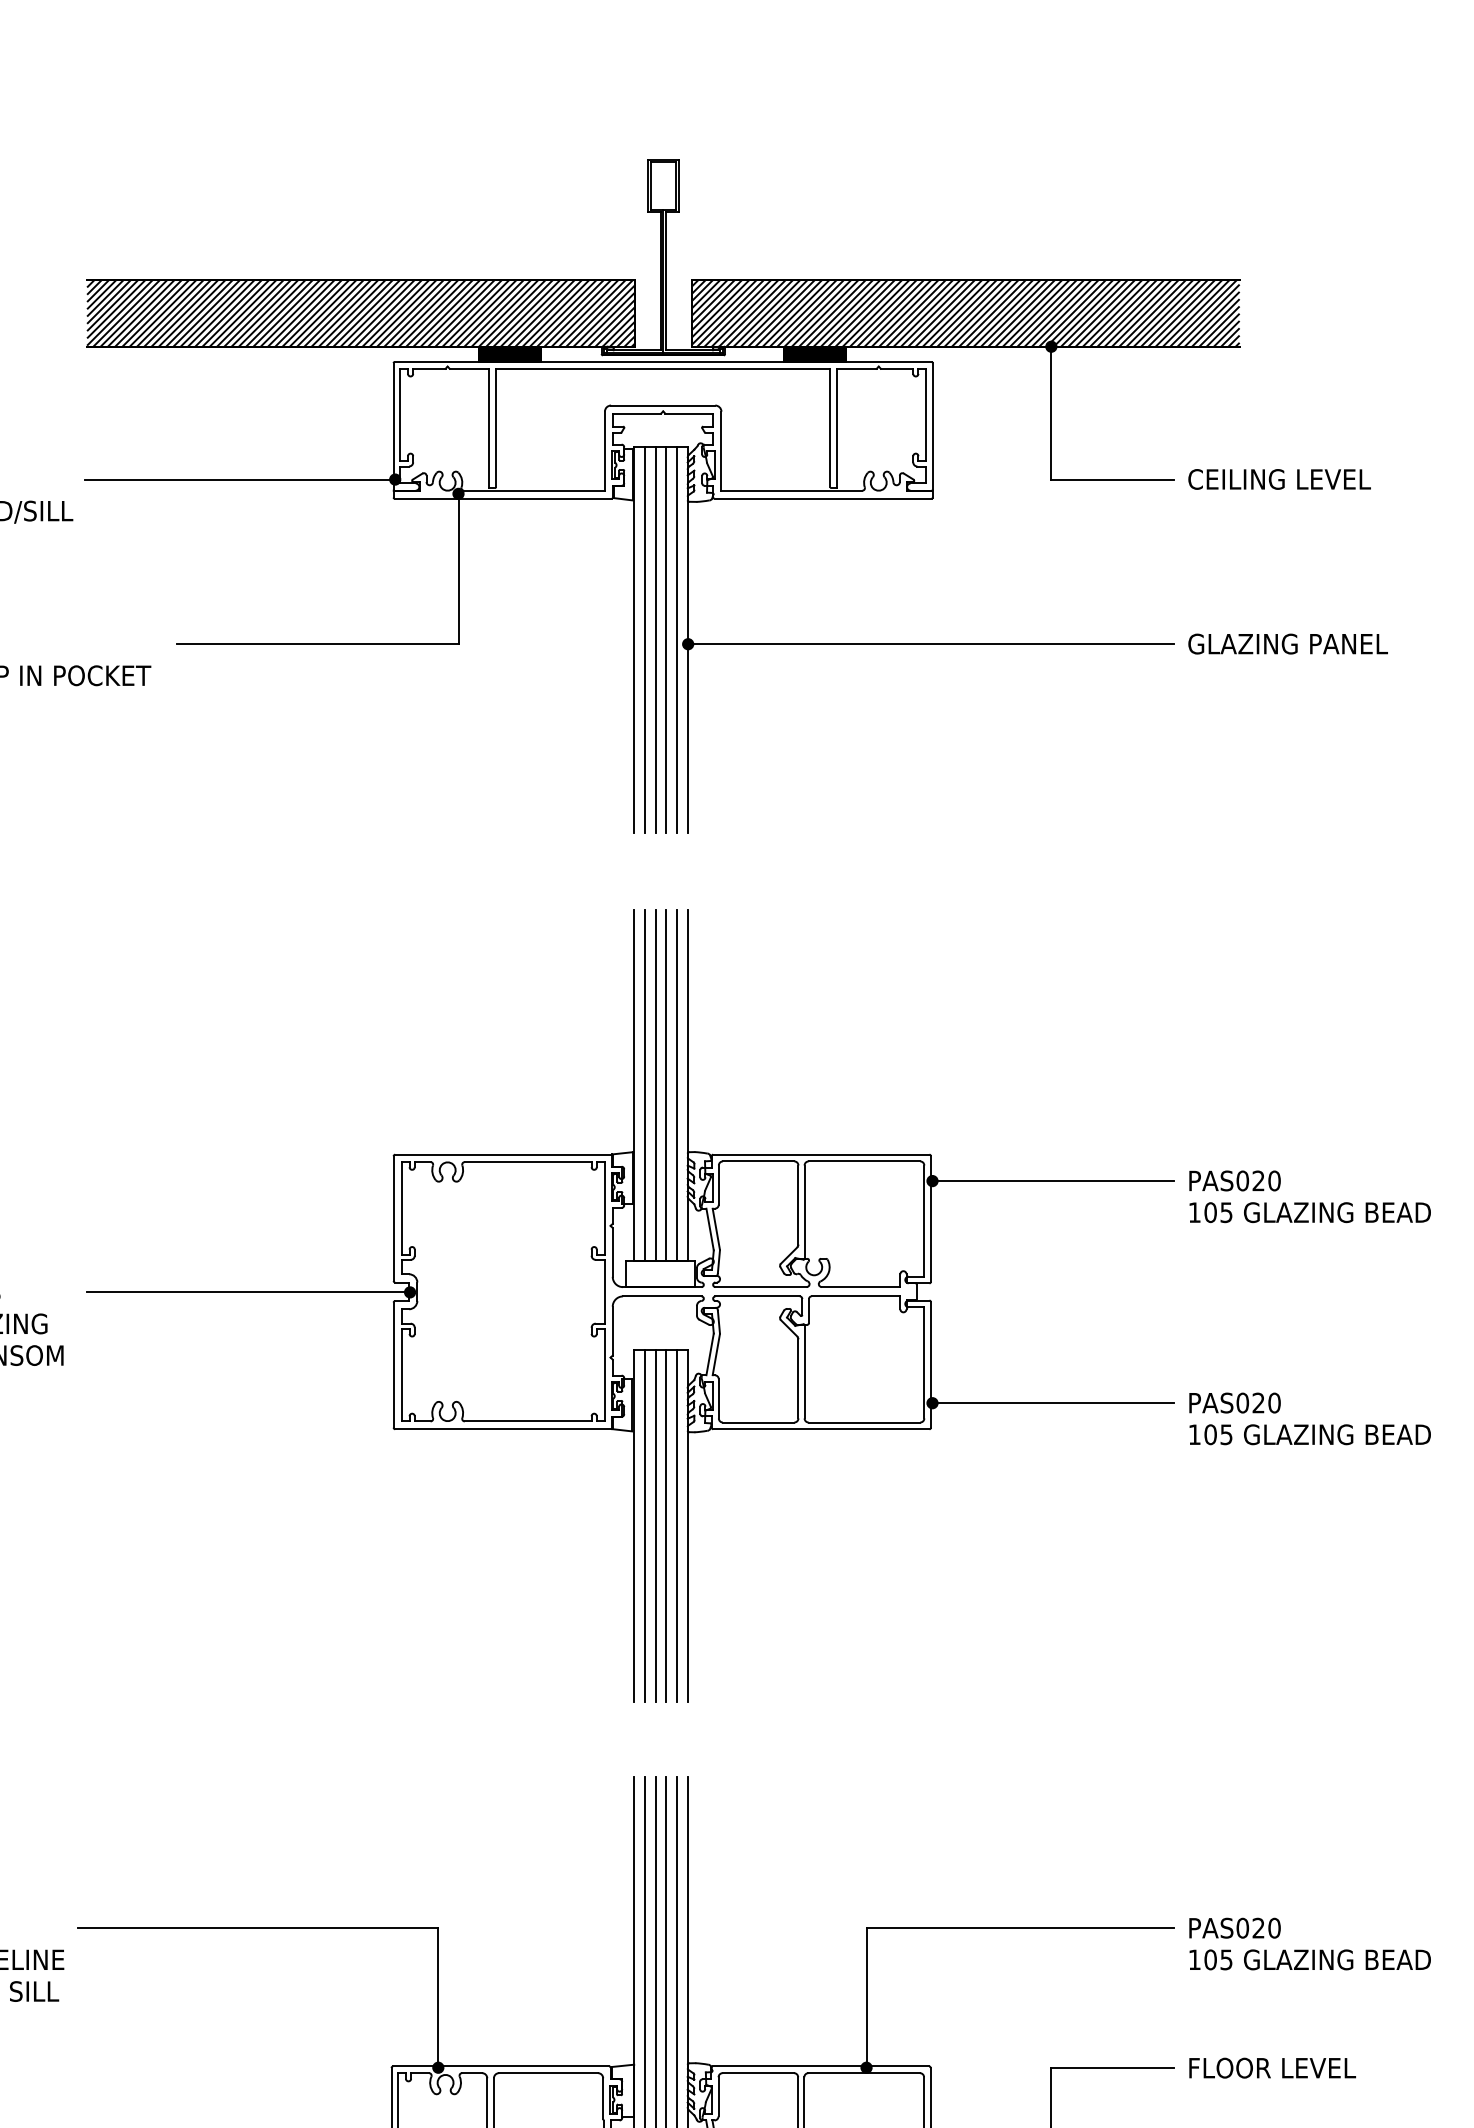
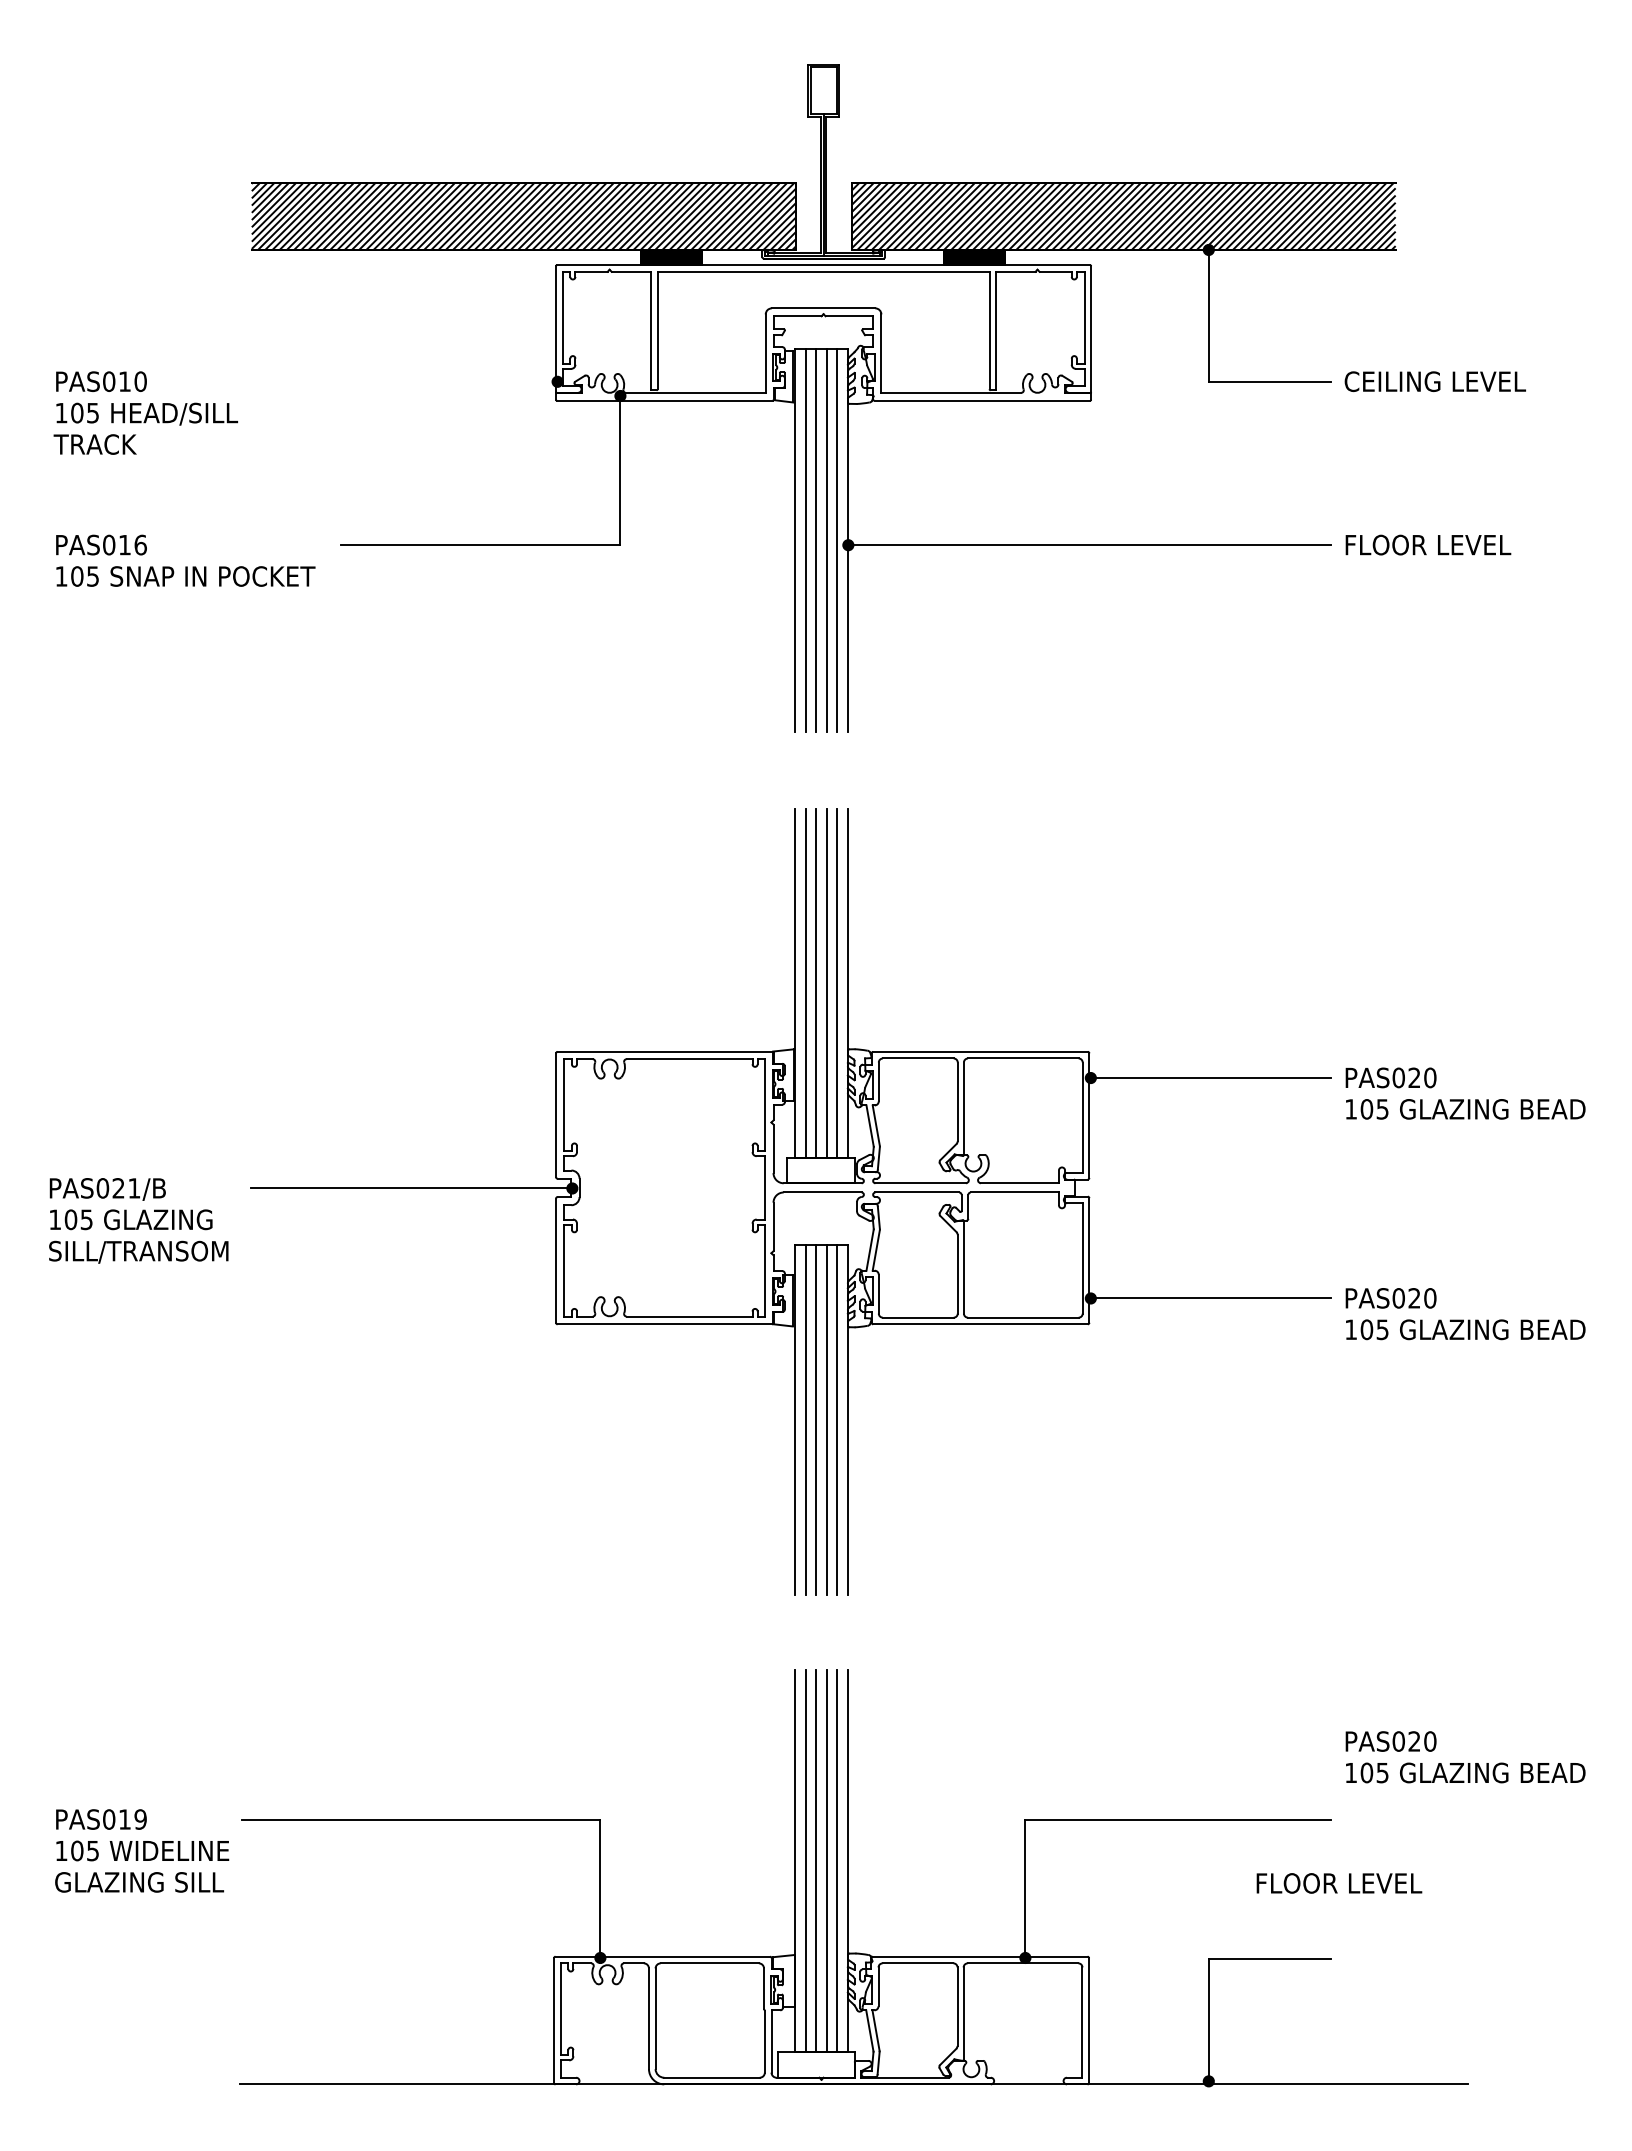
line: (239, 479) -> (403, 381), removed
text: (1287, 643) -> (1443, 544), GLAZING PANEL -> FLOOR LEVEL
text: (1310, 1944) -> (1465, 1757), moved
text: (1272, 2068) -> (1339, 1883), moved

